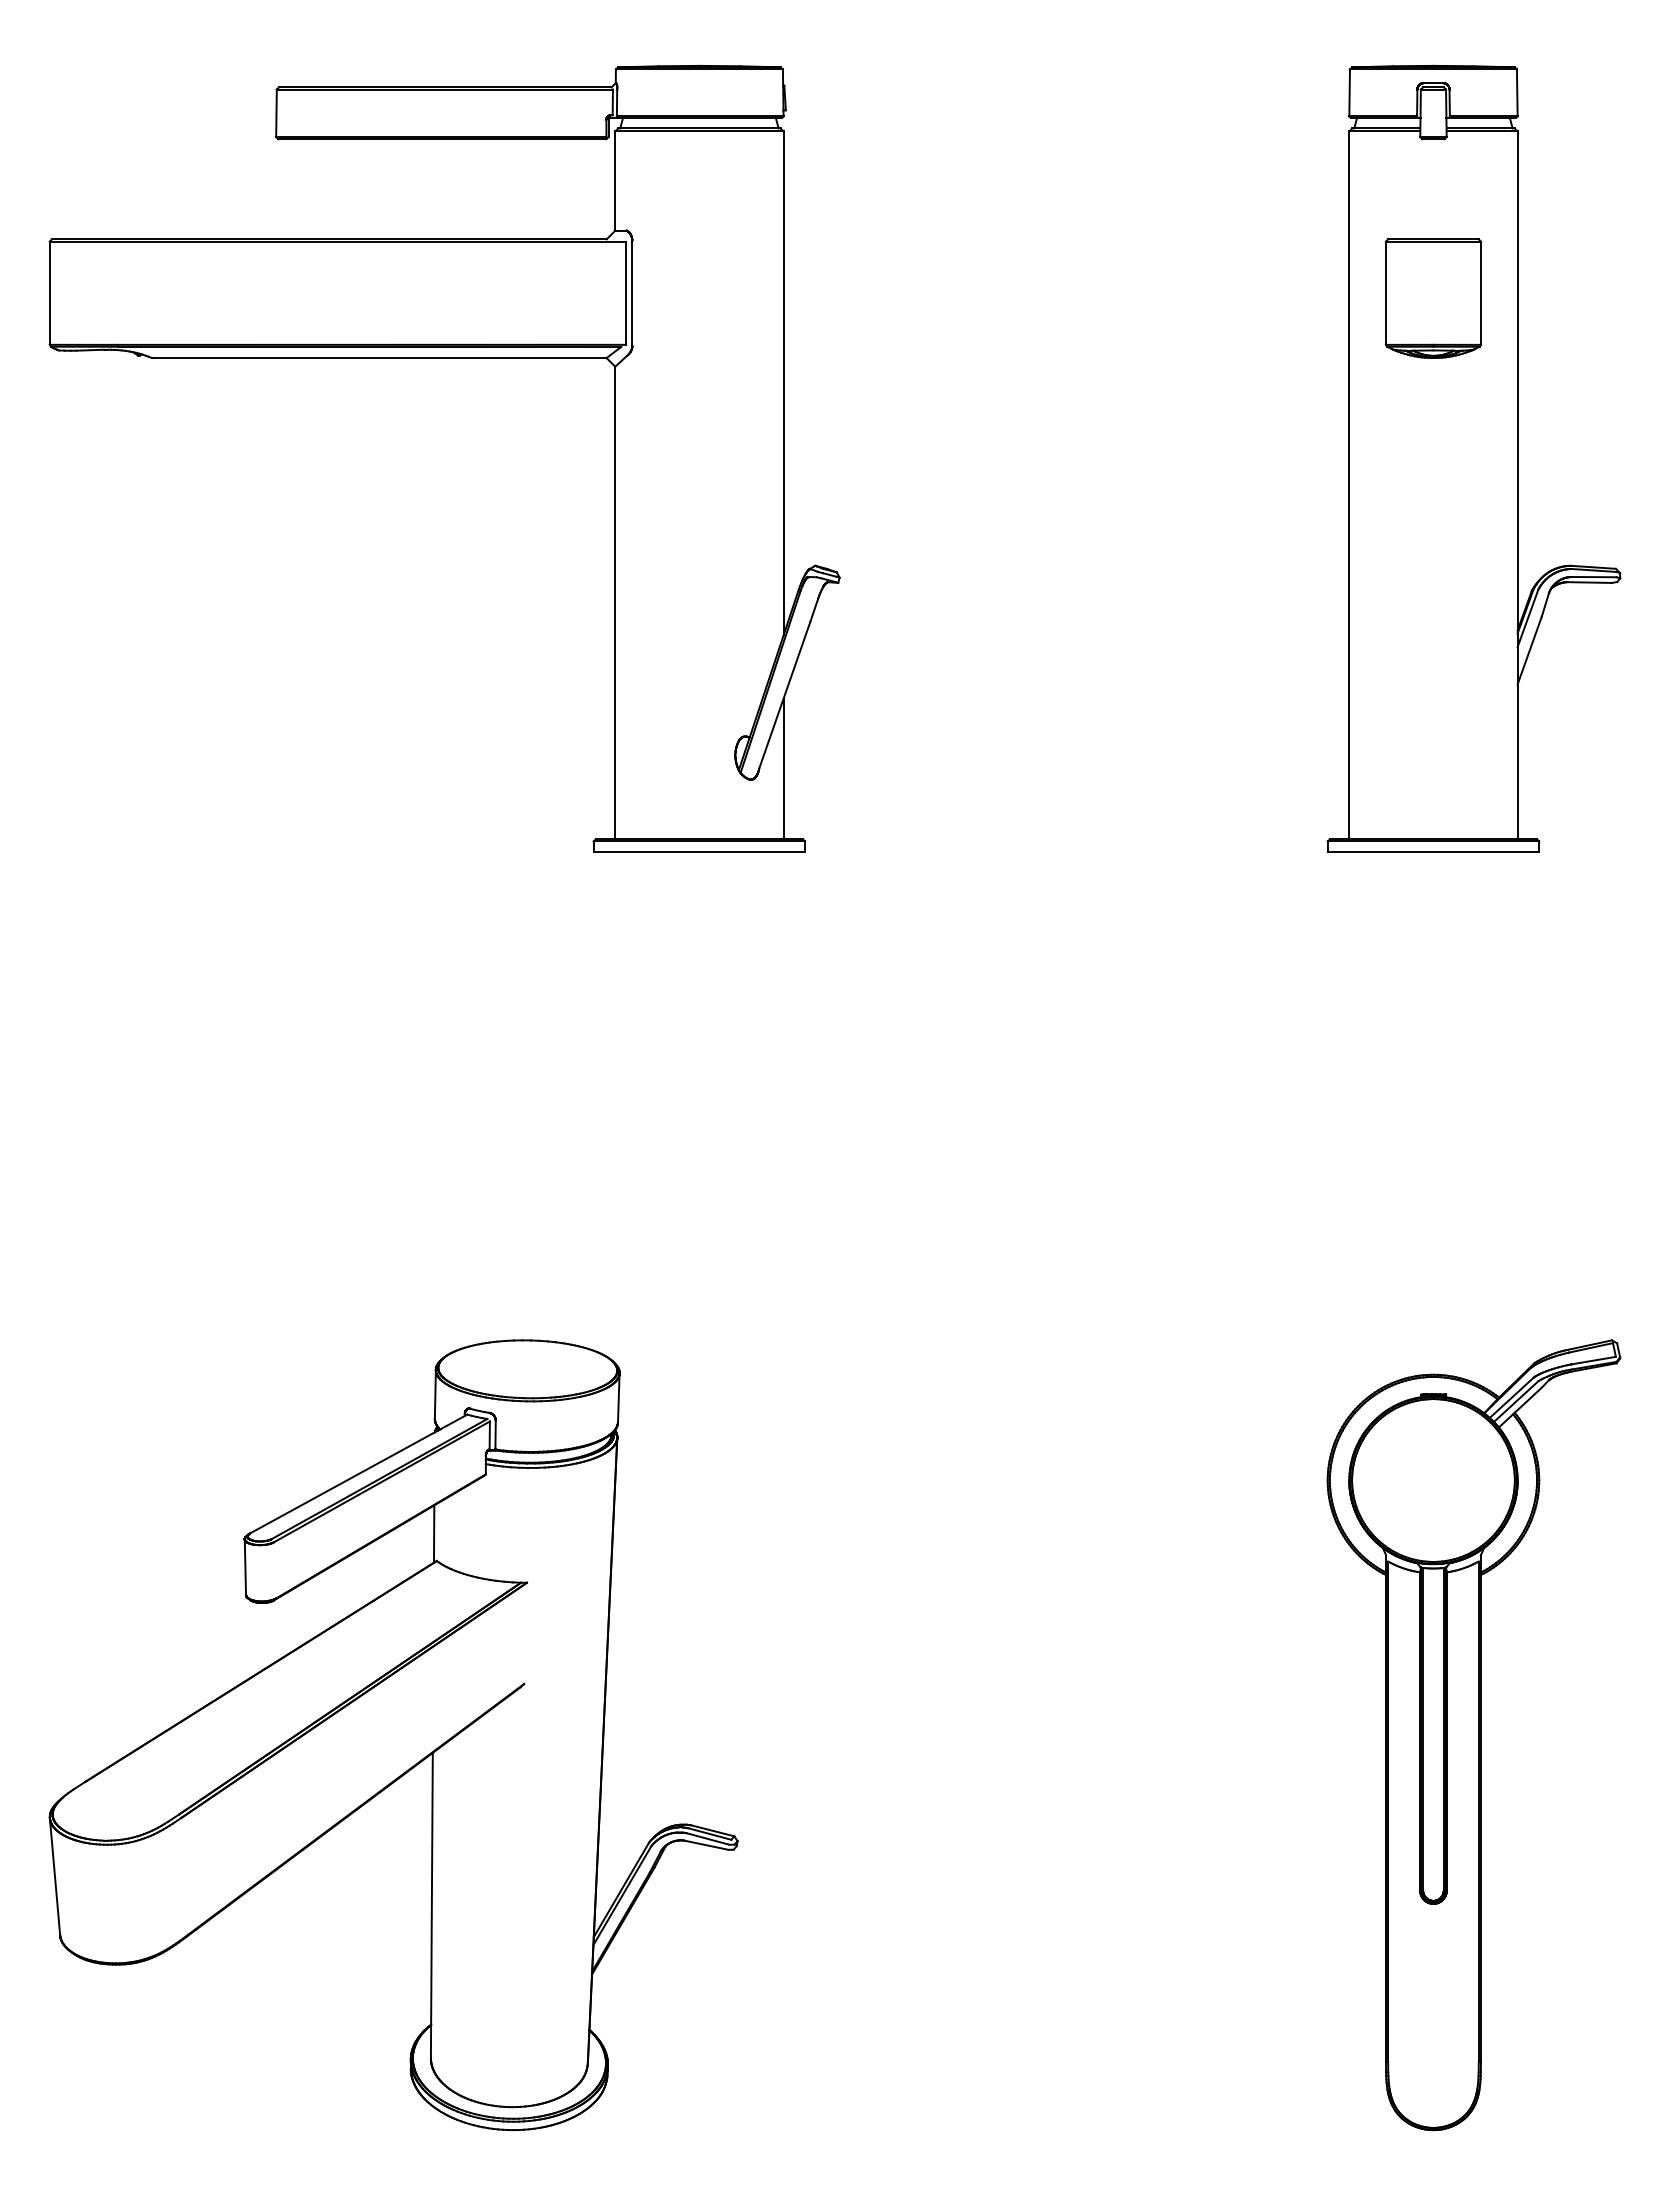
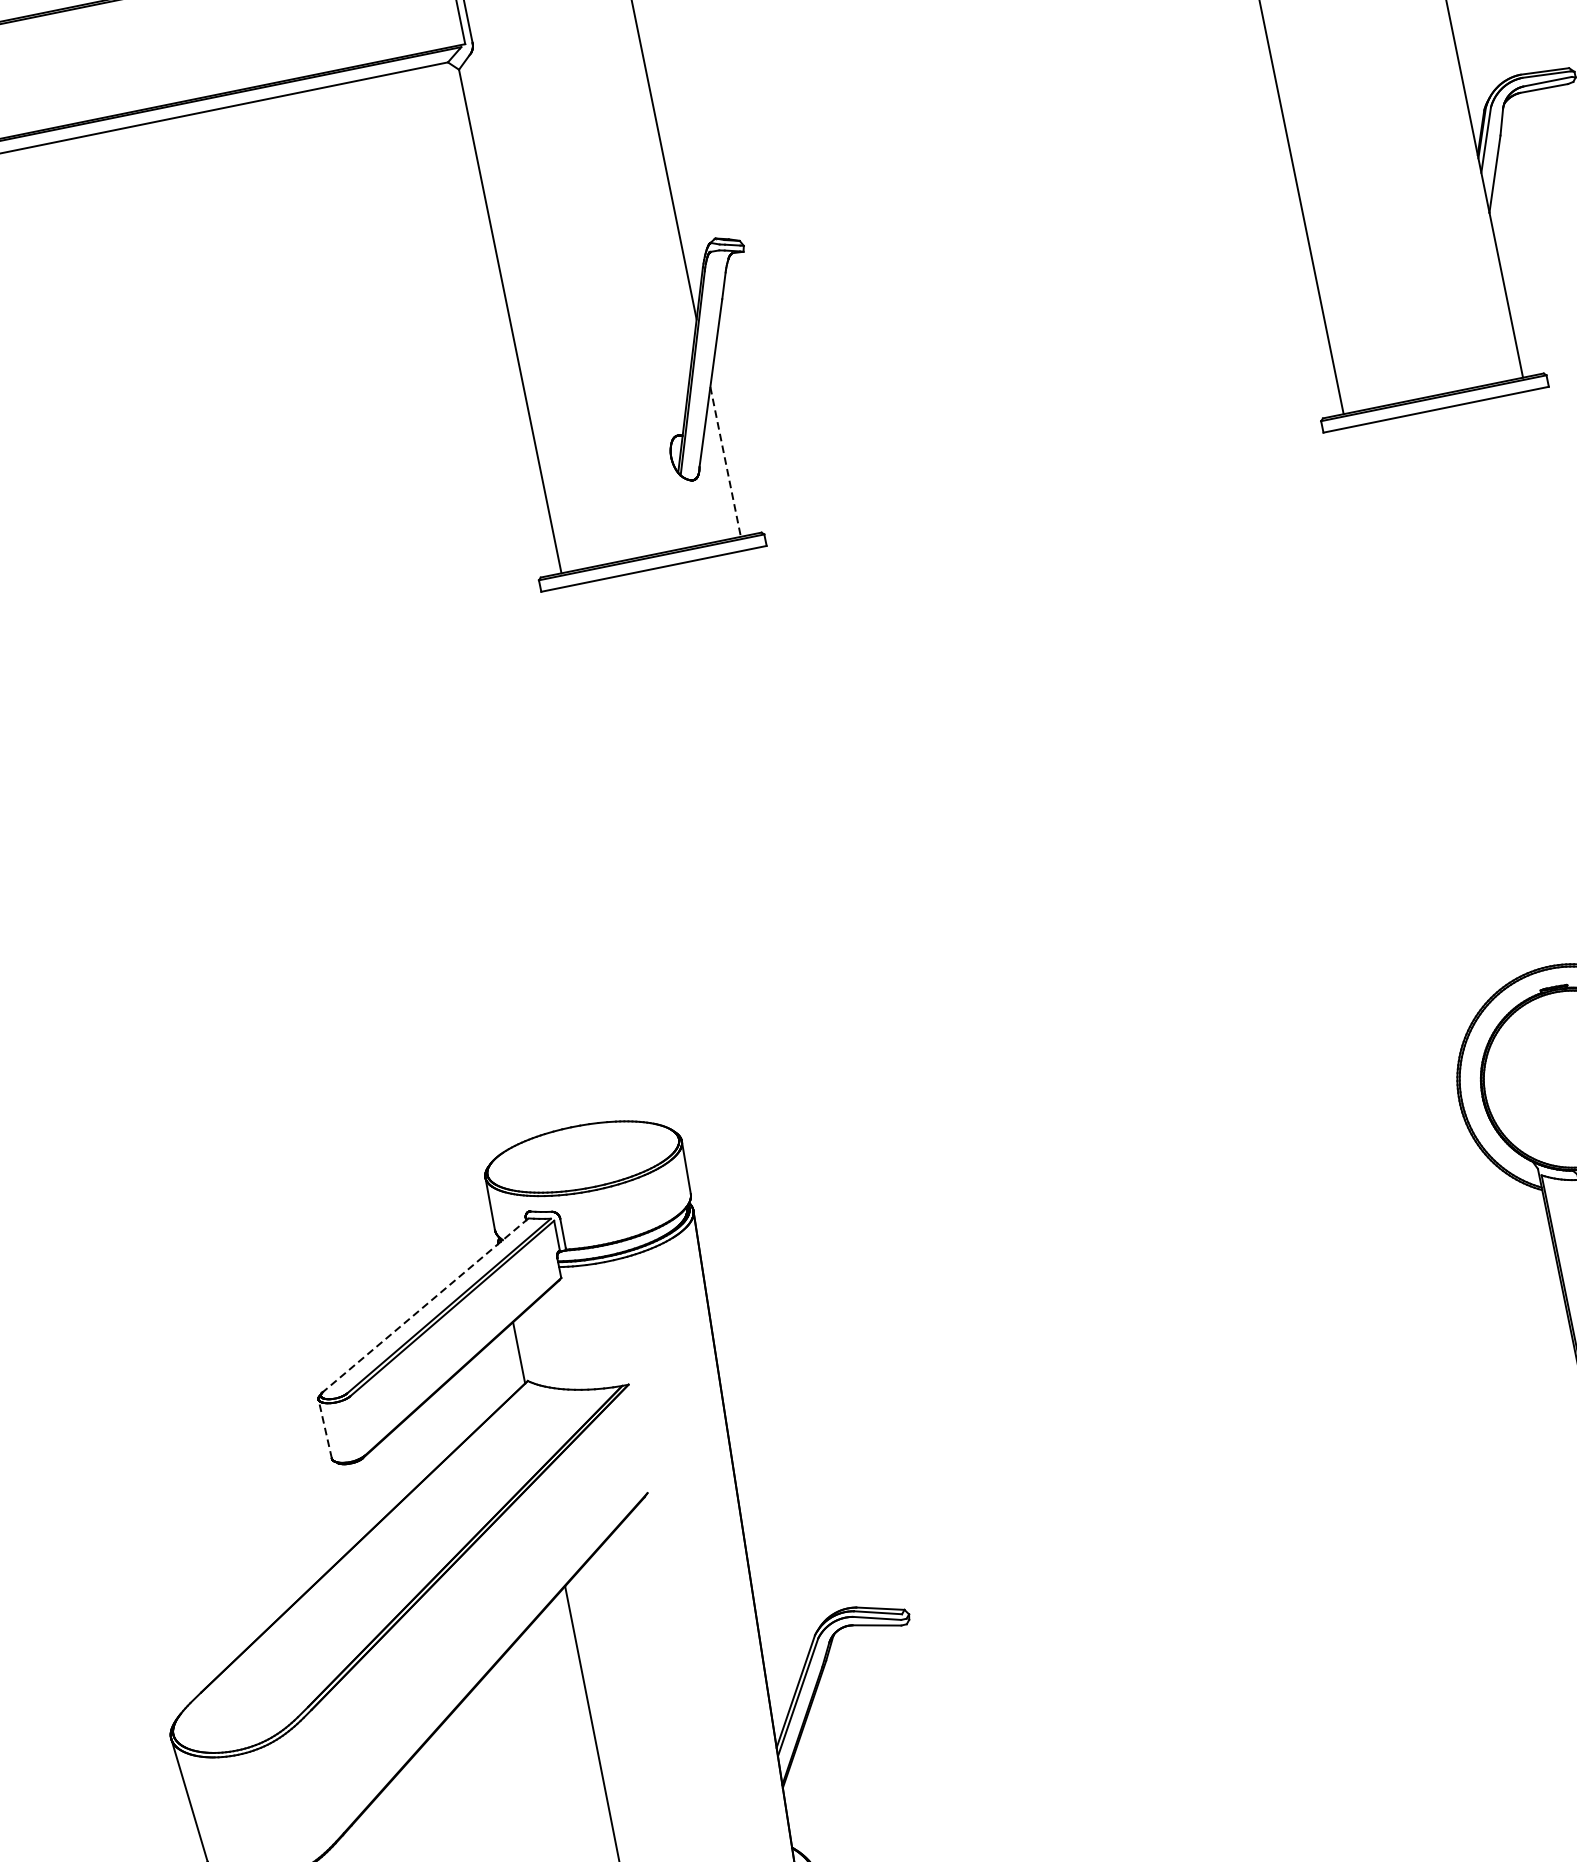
line: (783, 769) -> (725, 462), solid -> dashed
line: (358, 1474) -> (425, 1305), solid -> dashed
line: (245, 1567) -> (325, 1429), solid -> dashed

